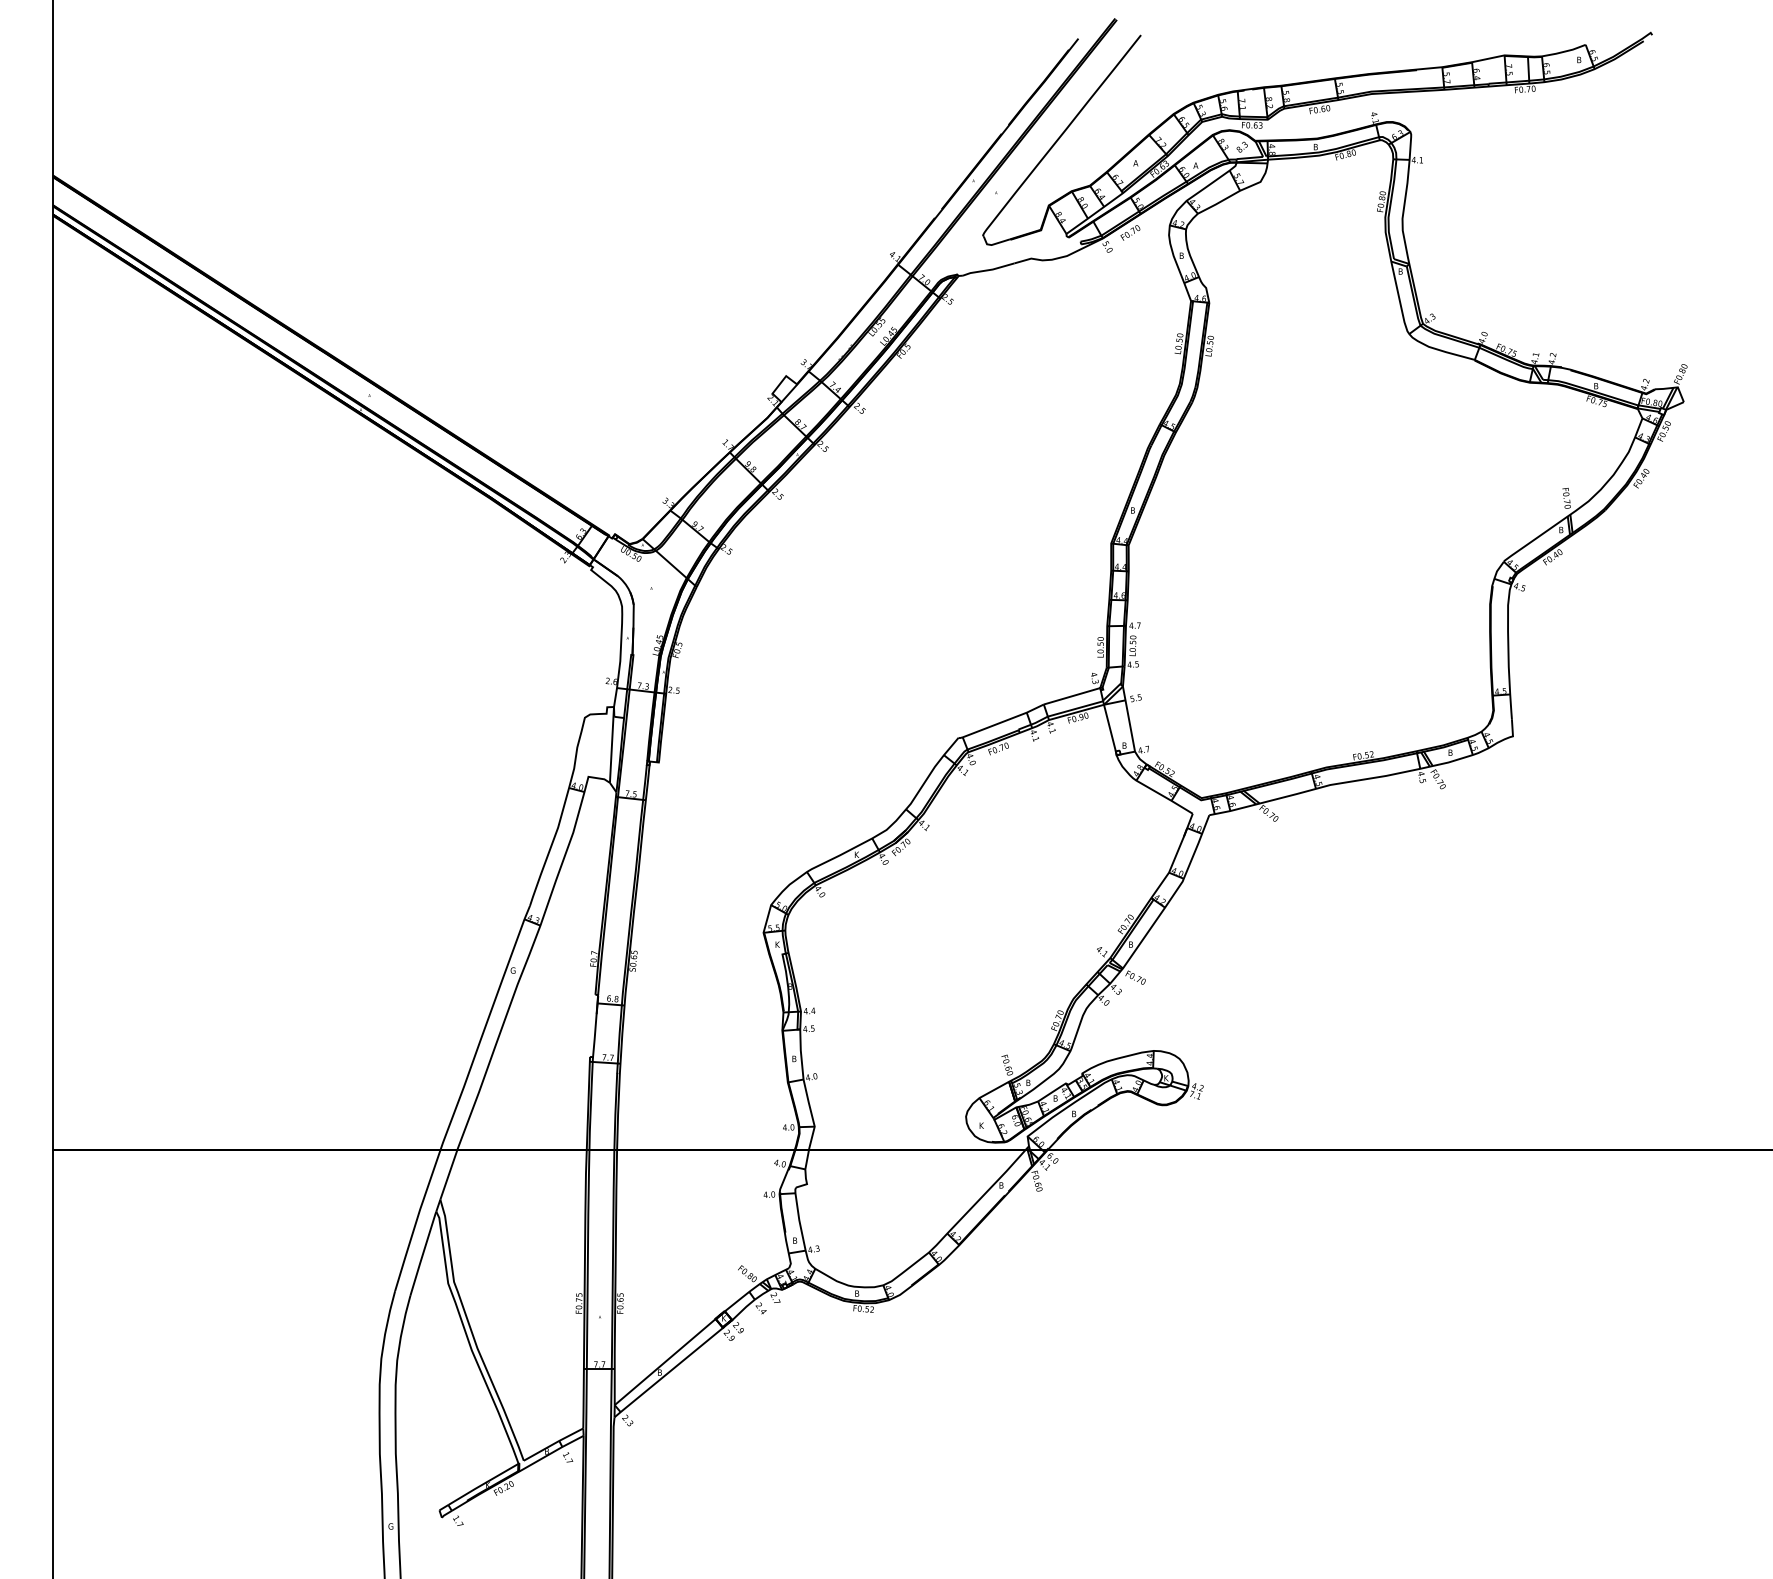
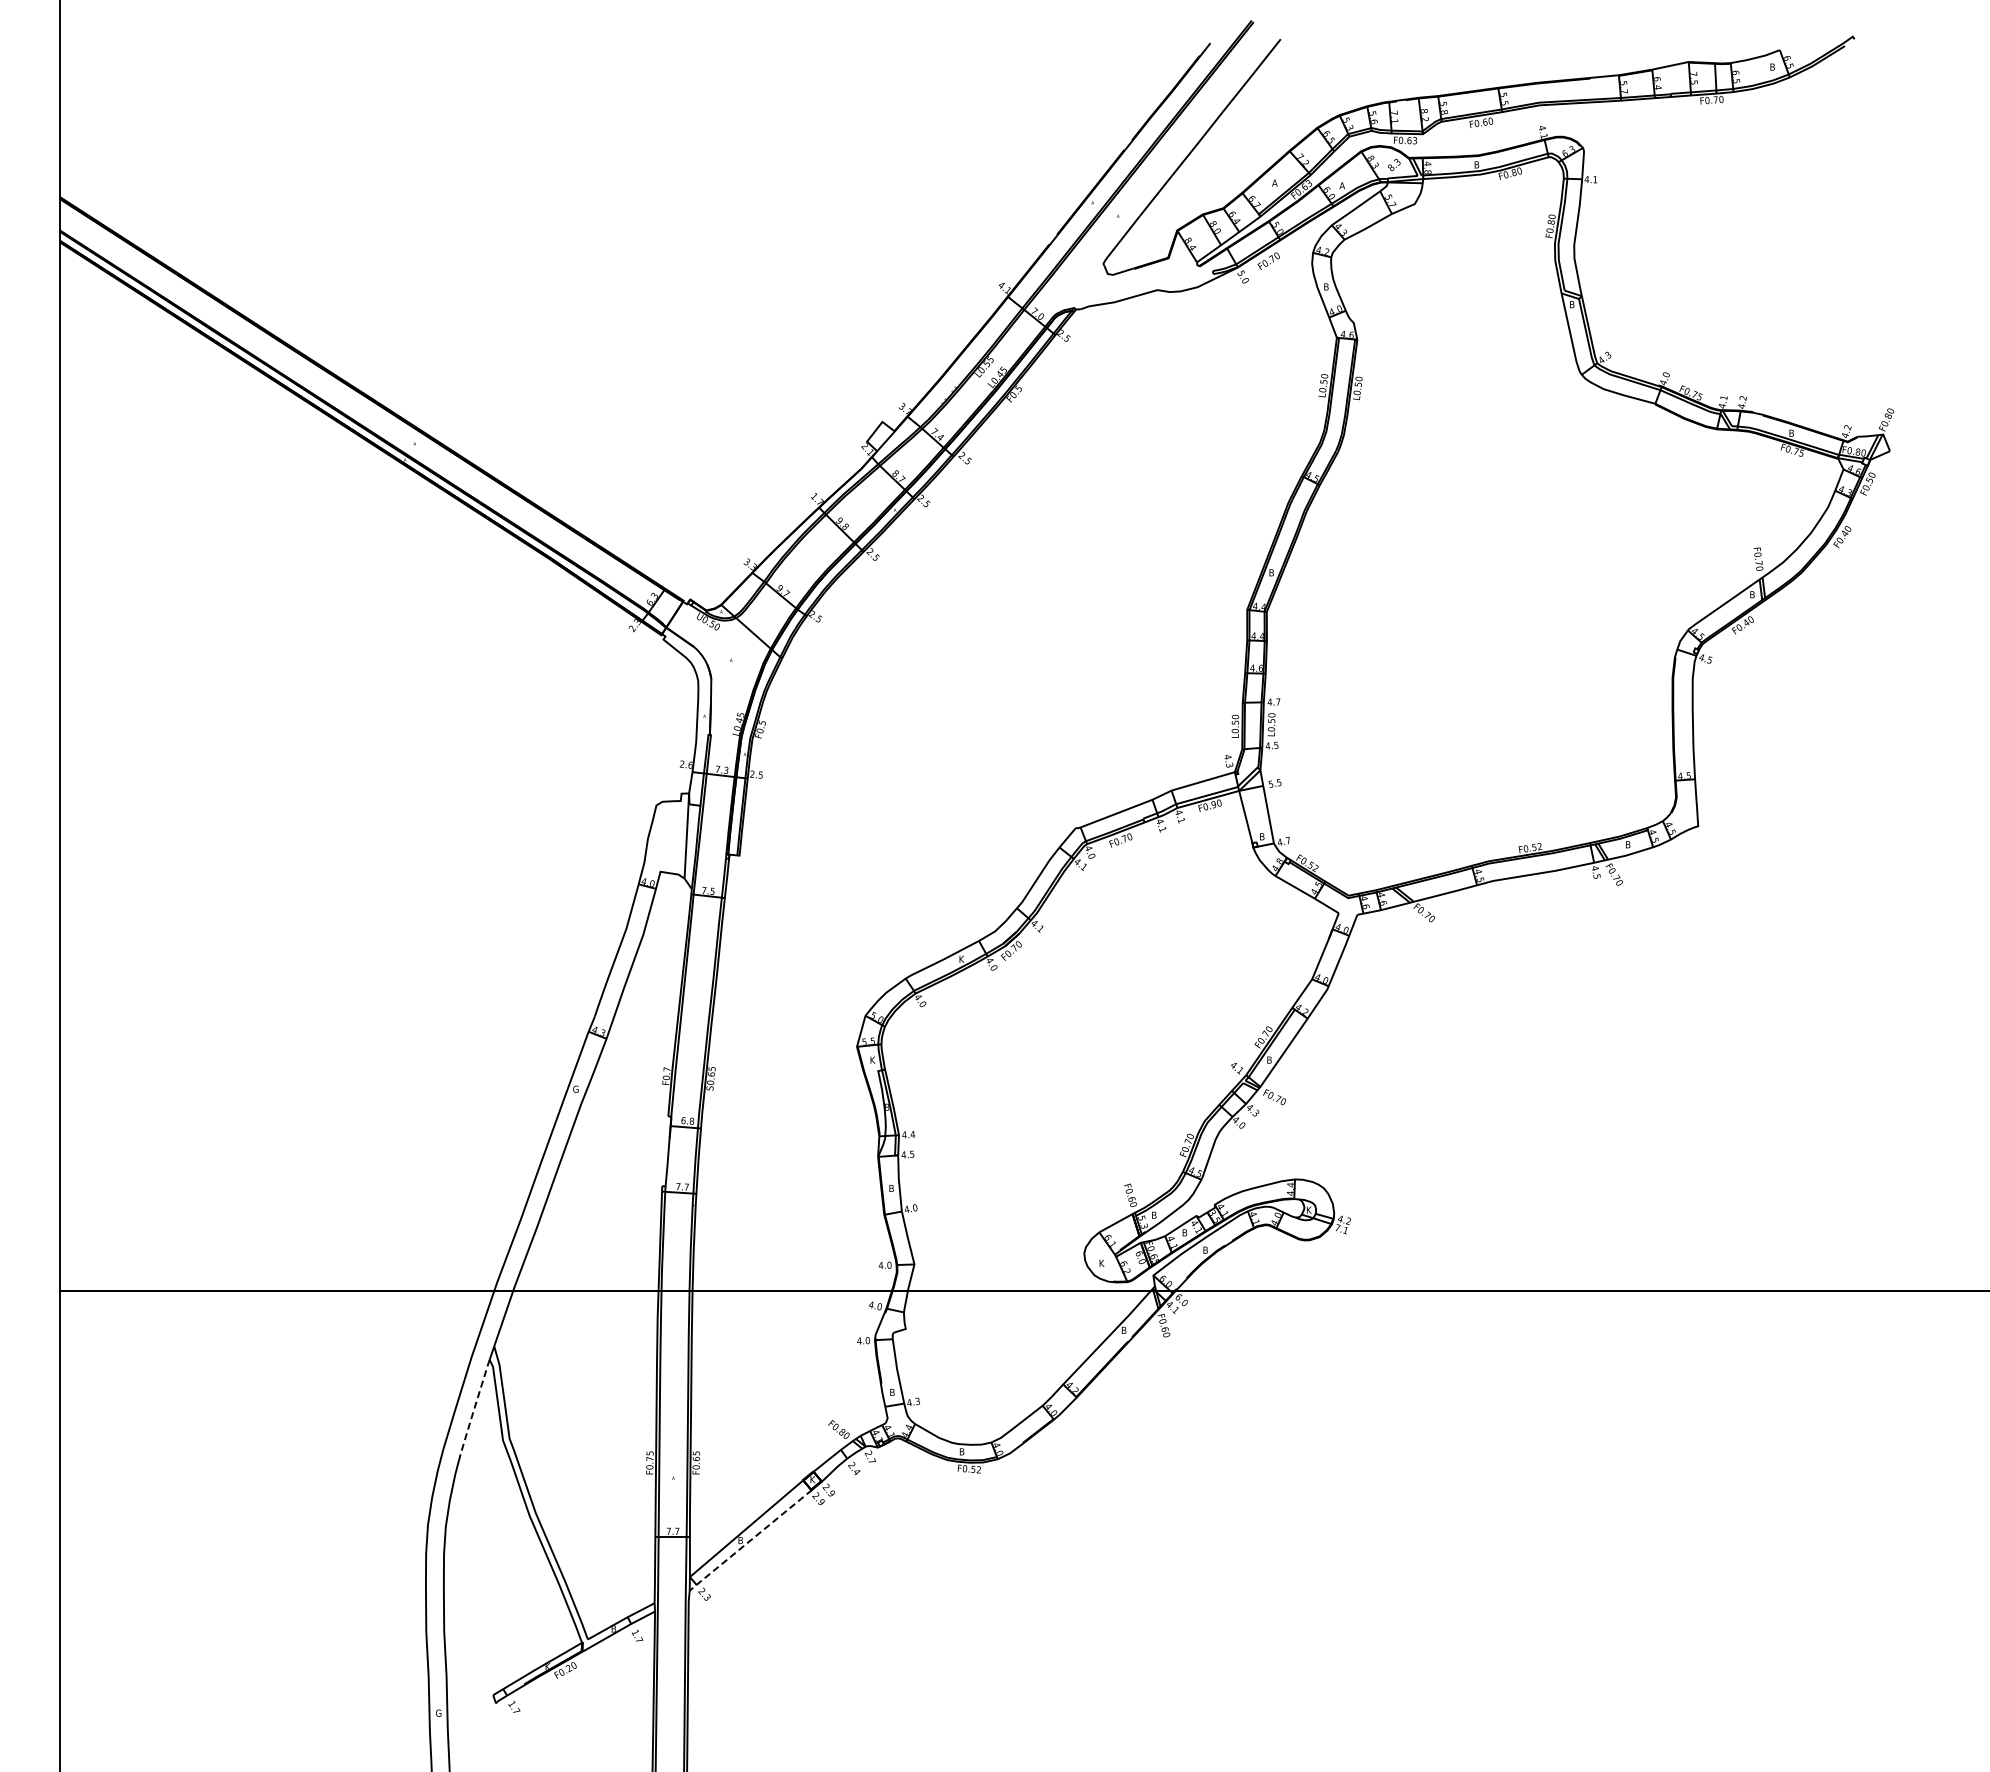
line: (422, 1254) -> (474, 1407), solid -> dashed
line: (668, 1372) -> (750, 1540), solid -> dashed

